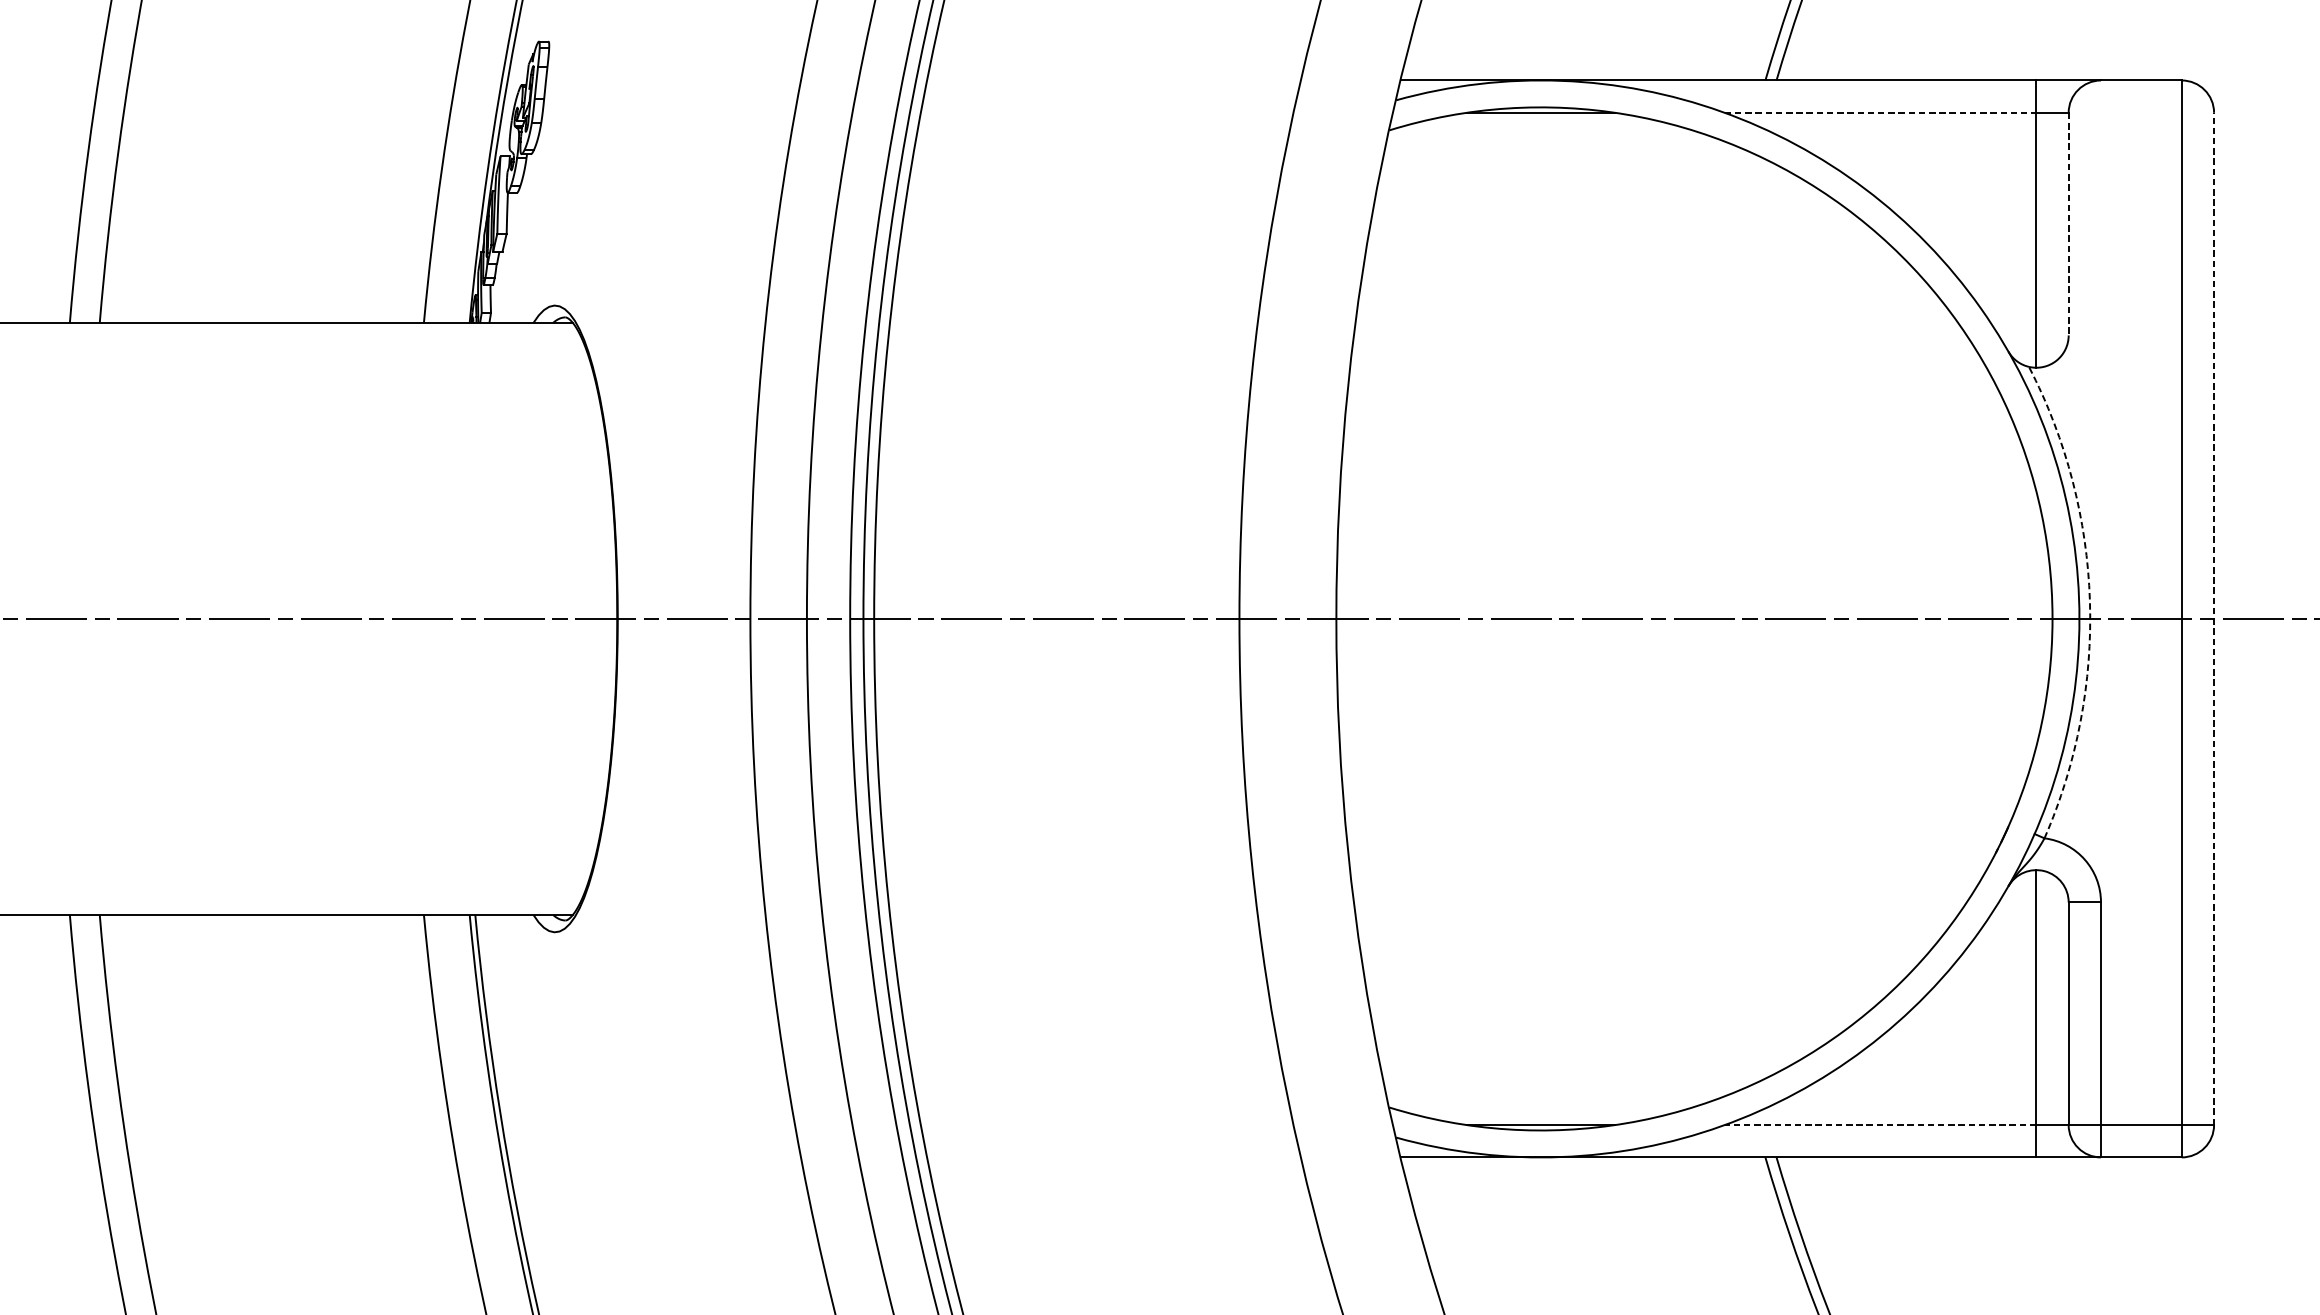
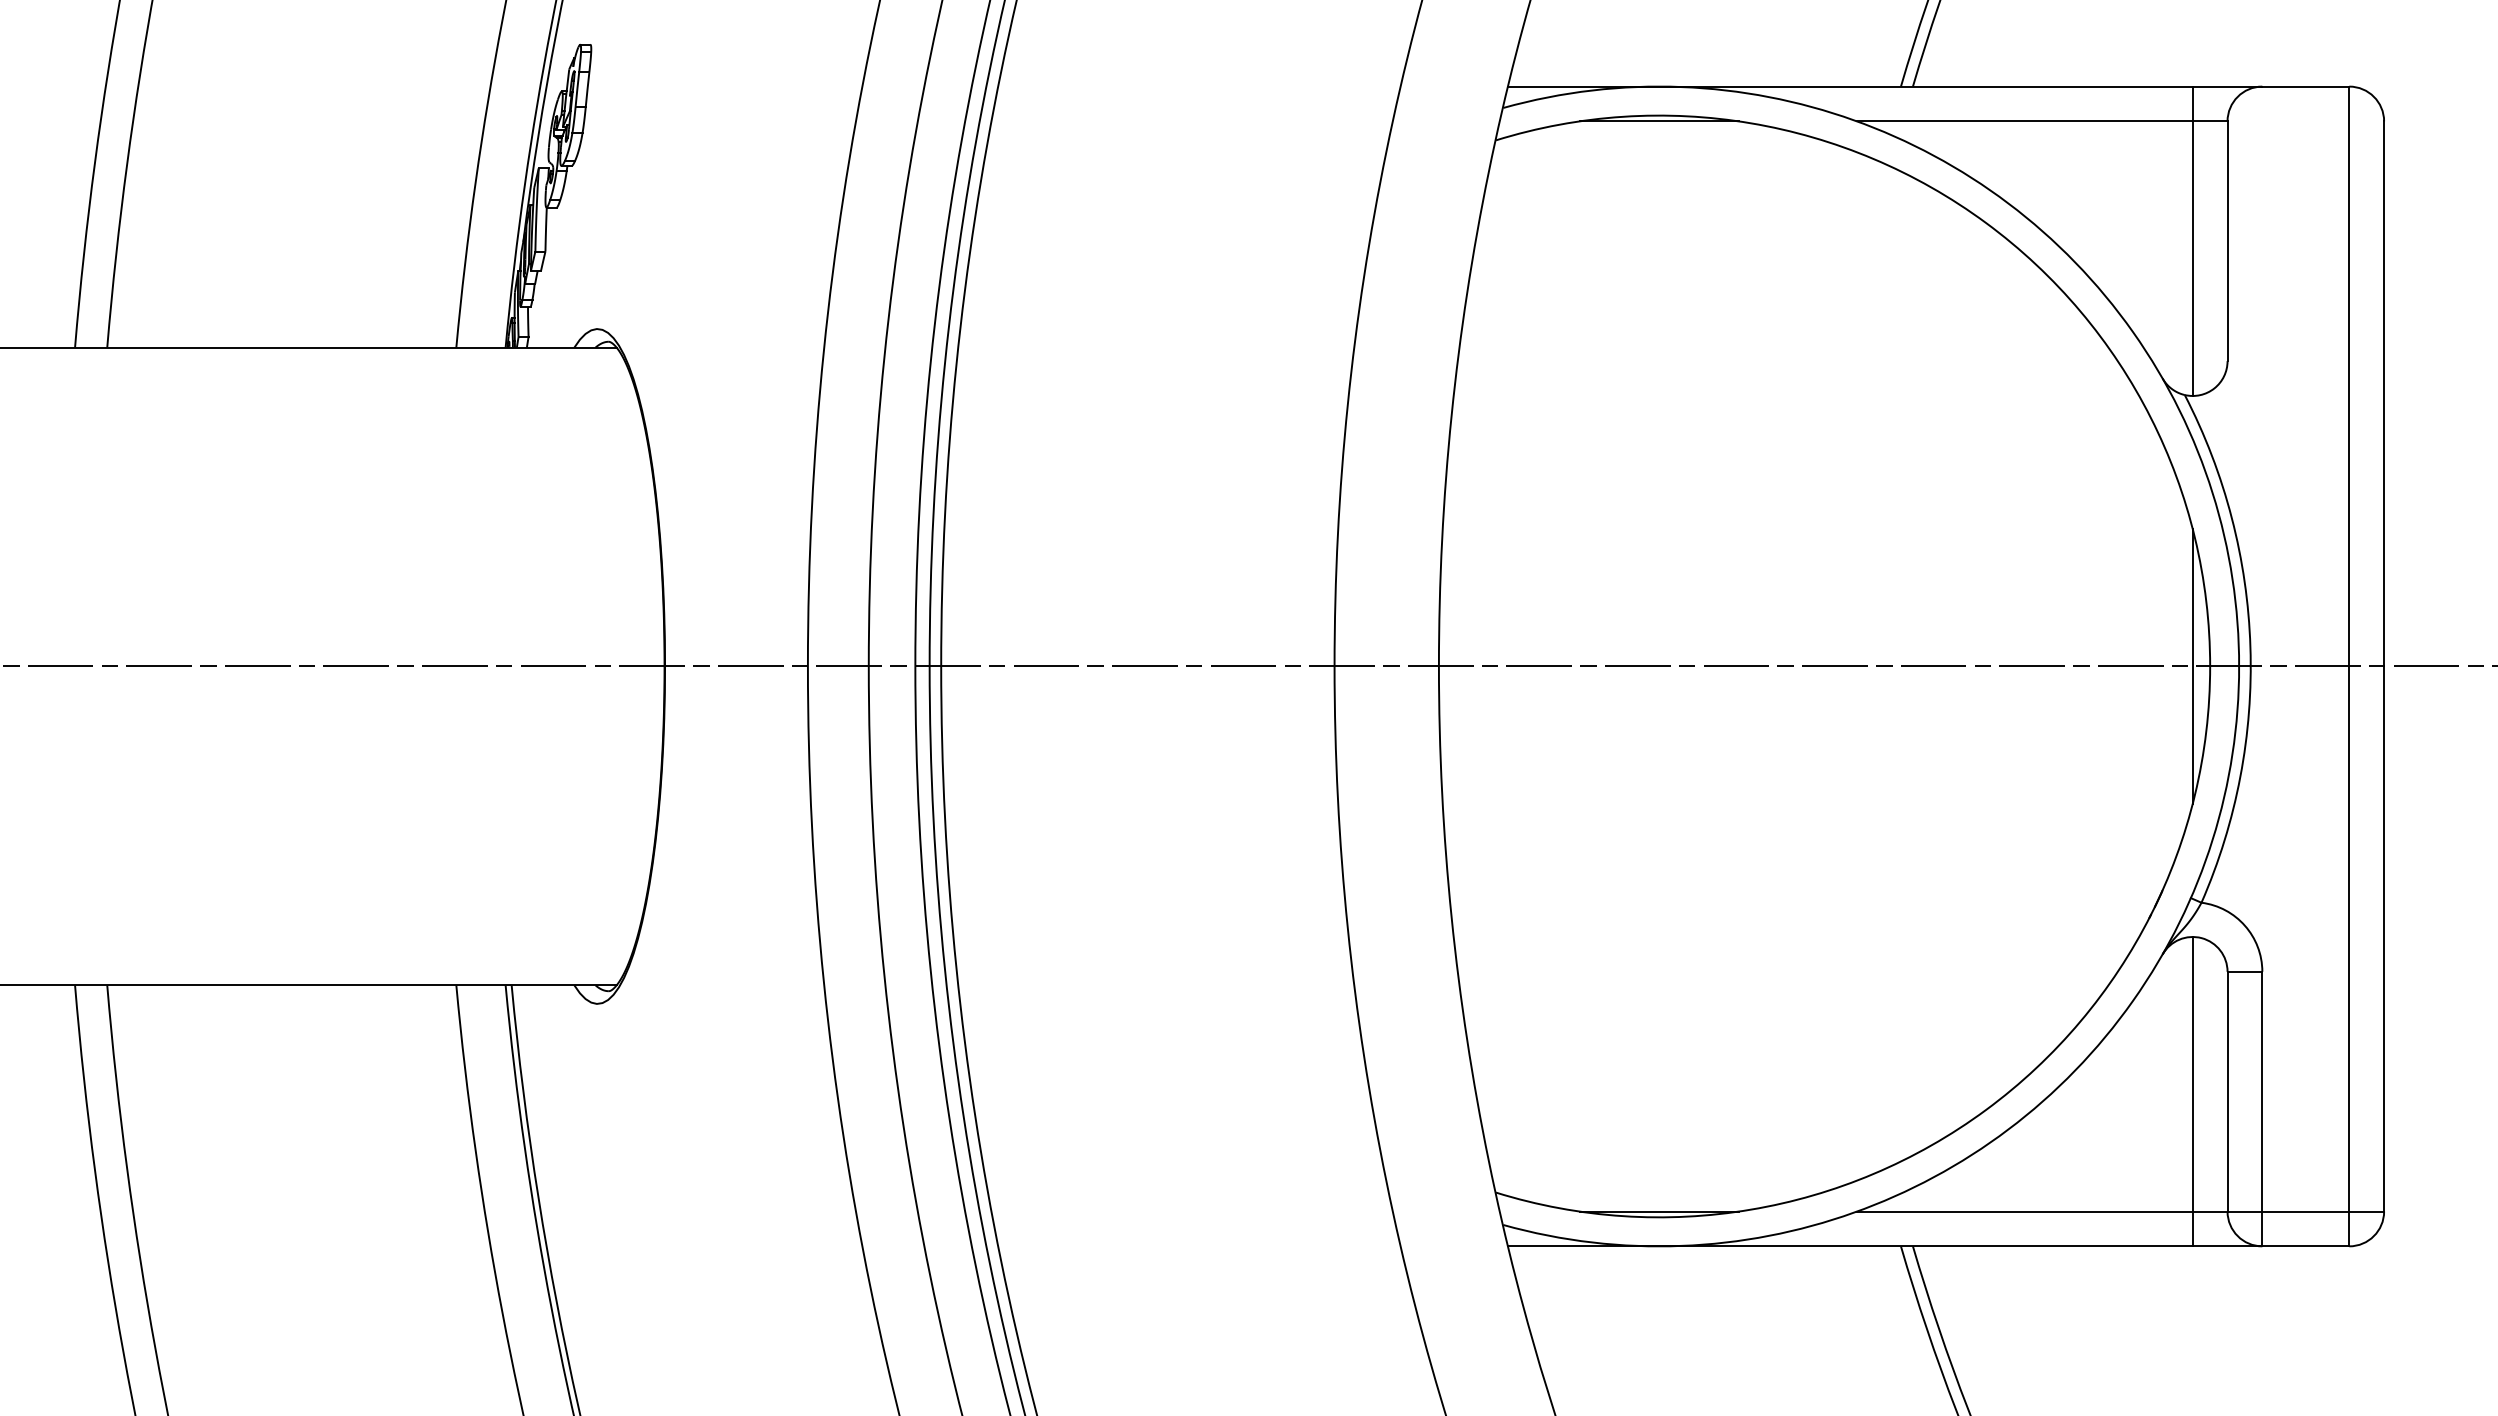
line: (1880, 112) -> (2024, 121), dashed -> solid
line: (2068, 224) -> (2227, 241), dashed -> solid
arc: (2089, 601) -> (2250, 647), dashed -> solid
line: (2036, 618) -> (2192, 666), added
line: (2214, 618) -> (2384, 665), dashed -> solid
line: (1880, 1125) -> (2024, 1211), dashed -> solid

